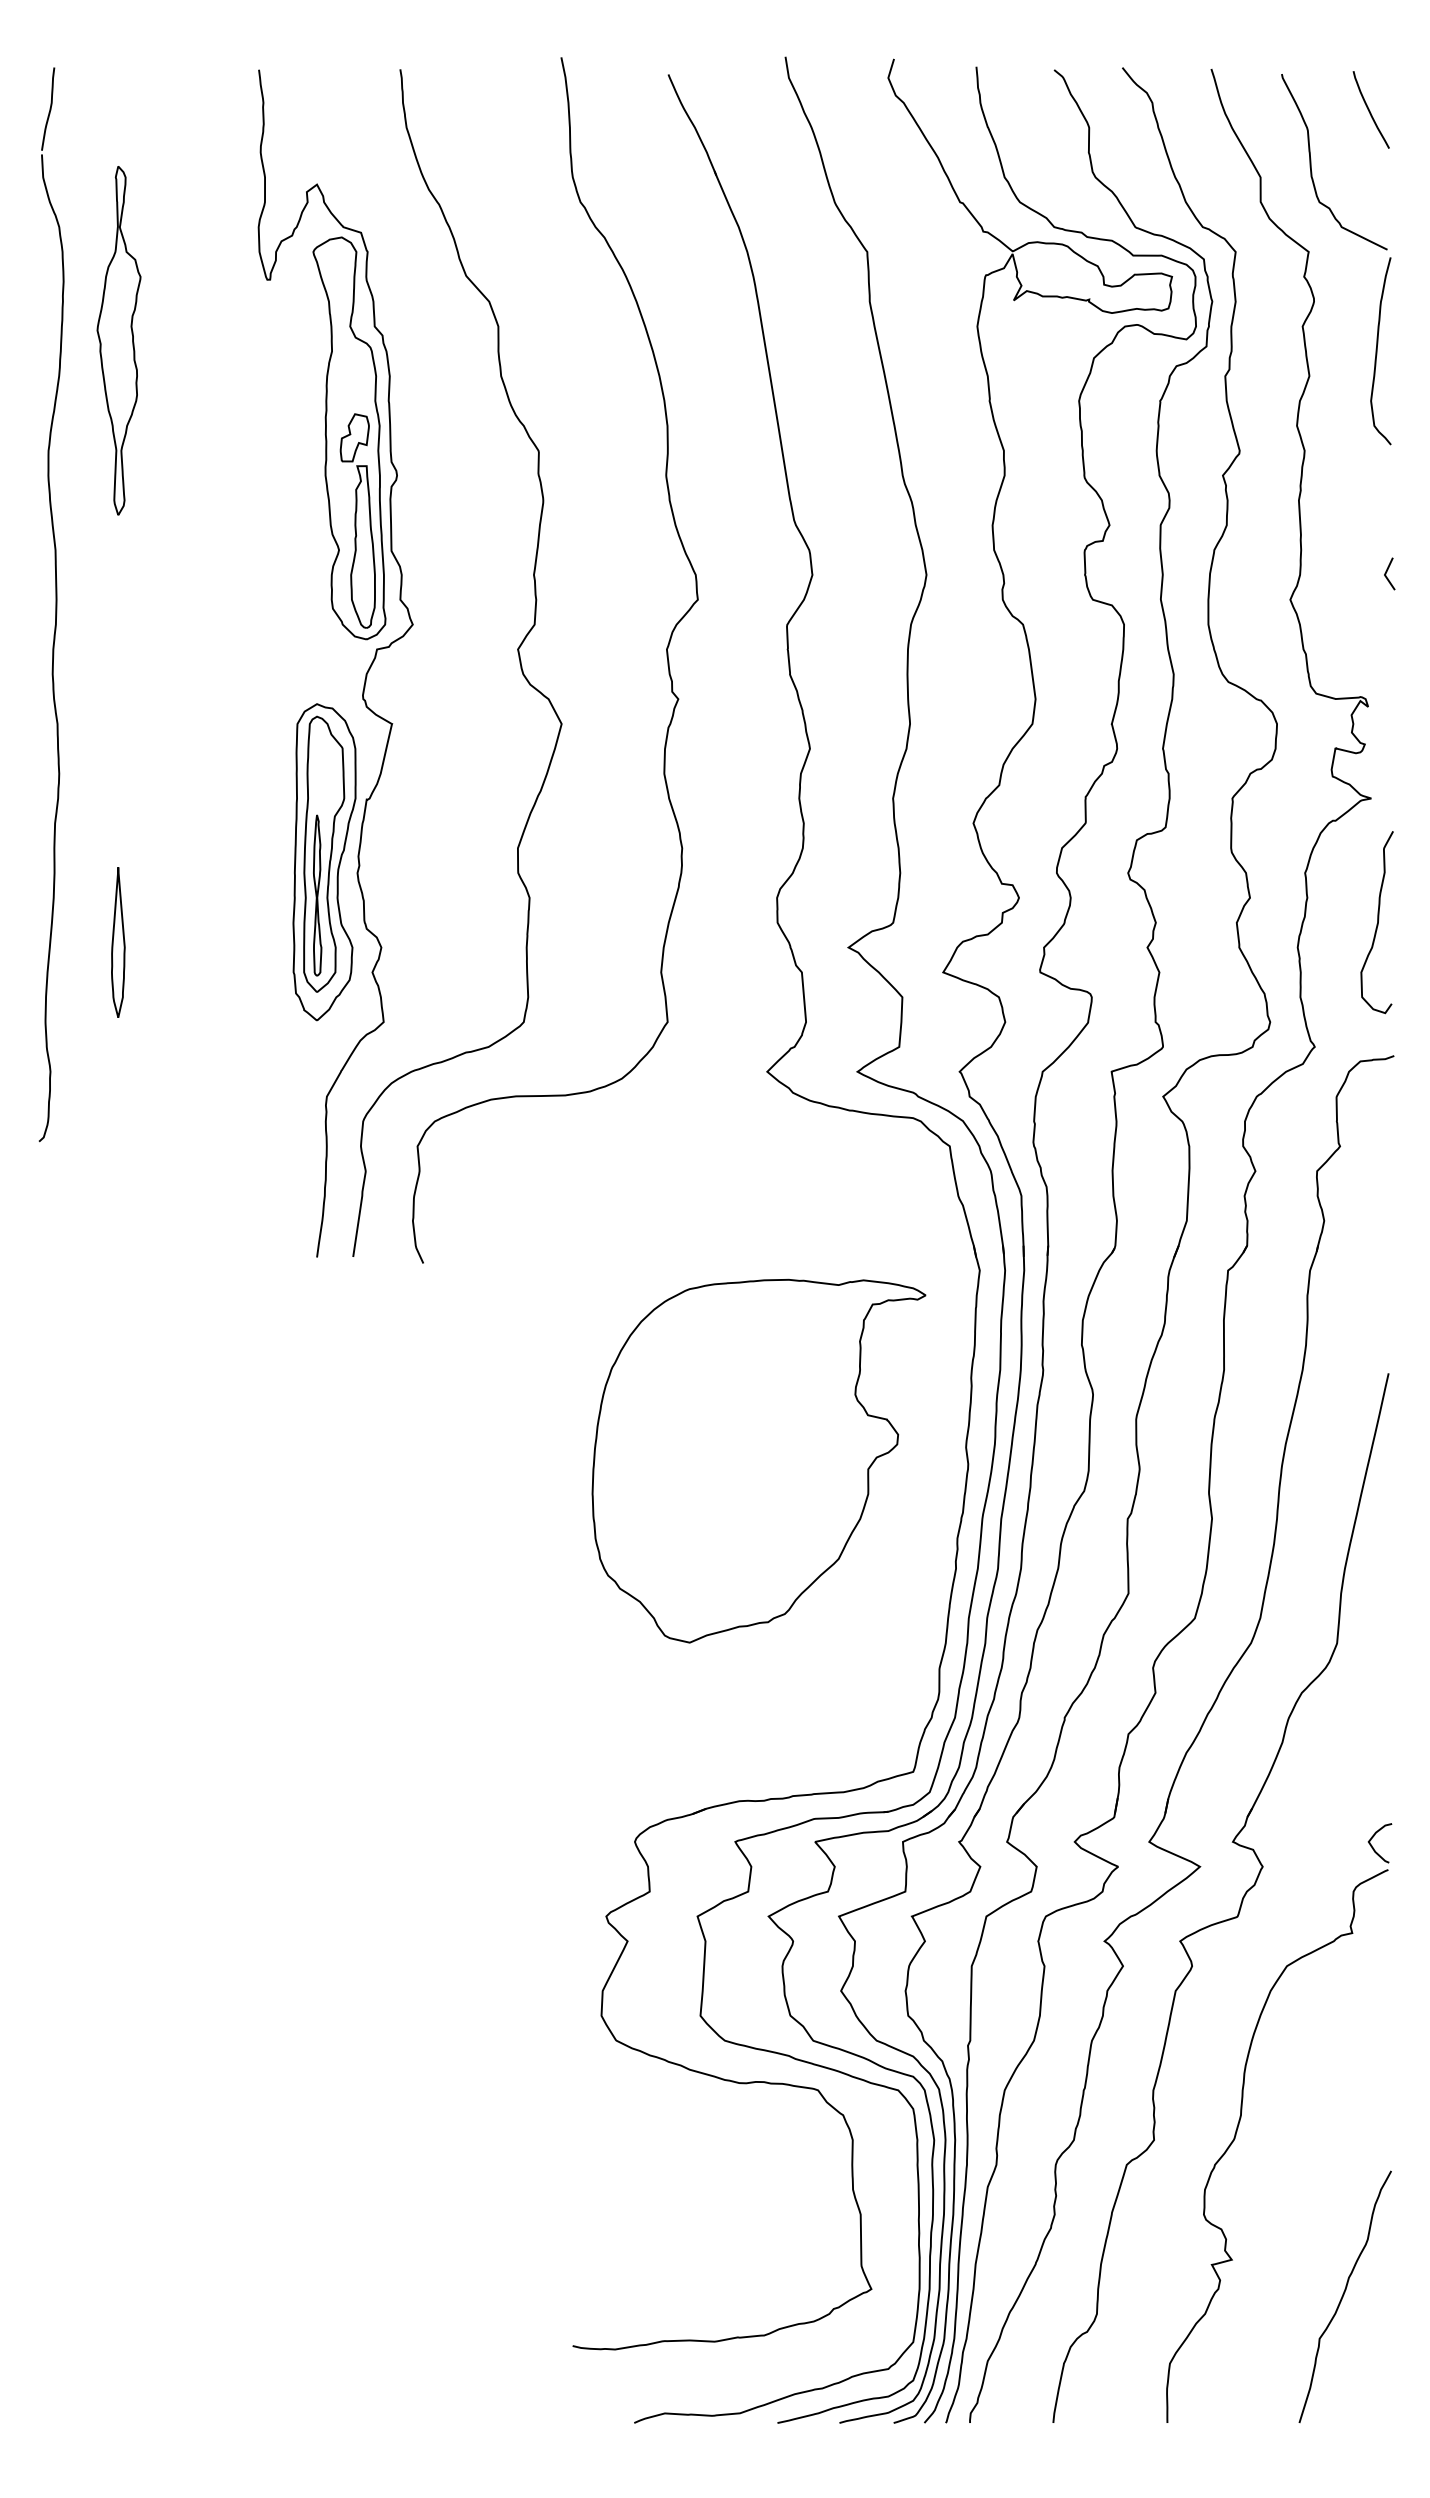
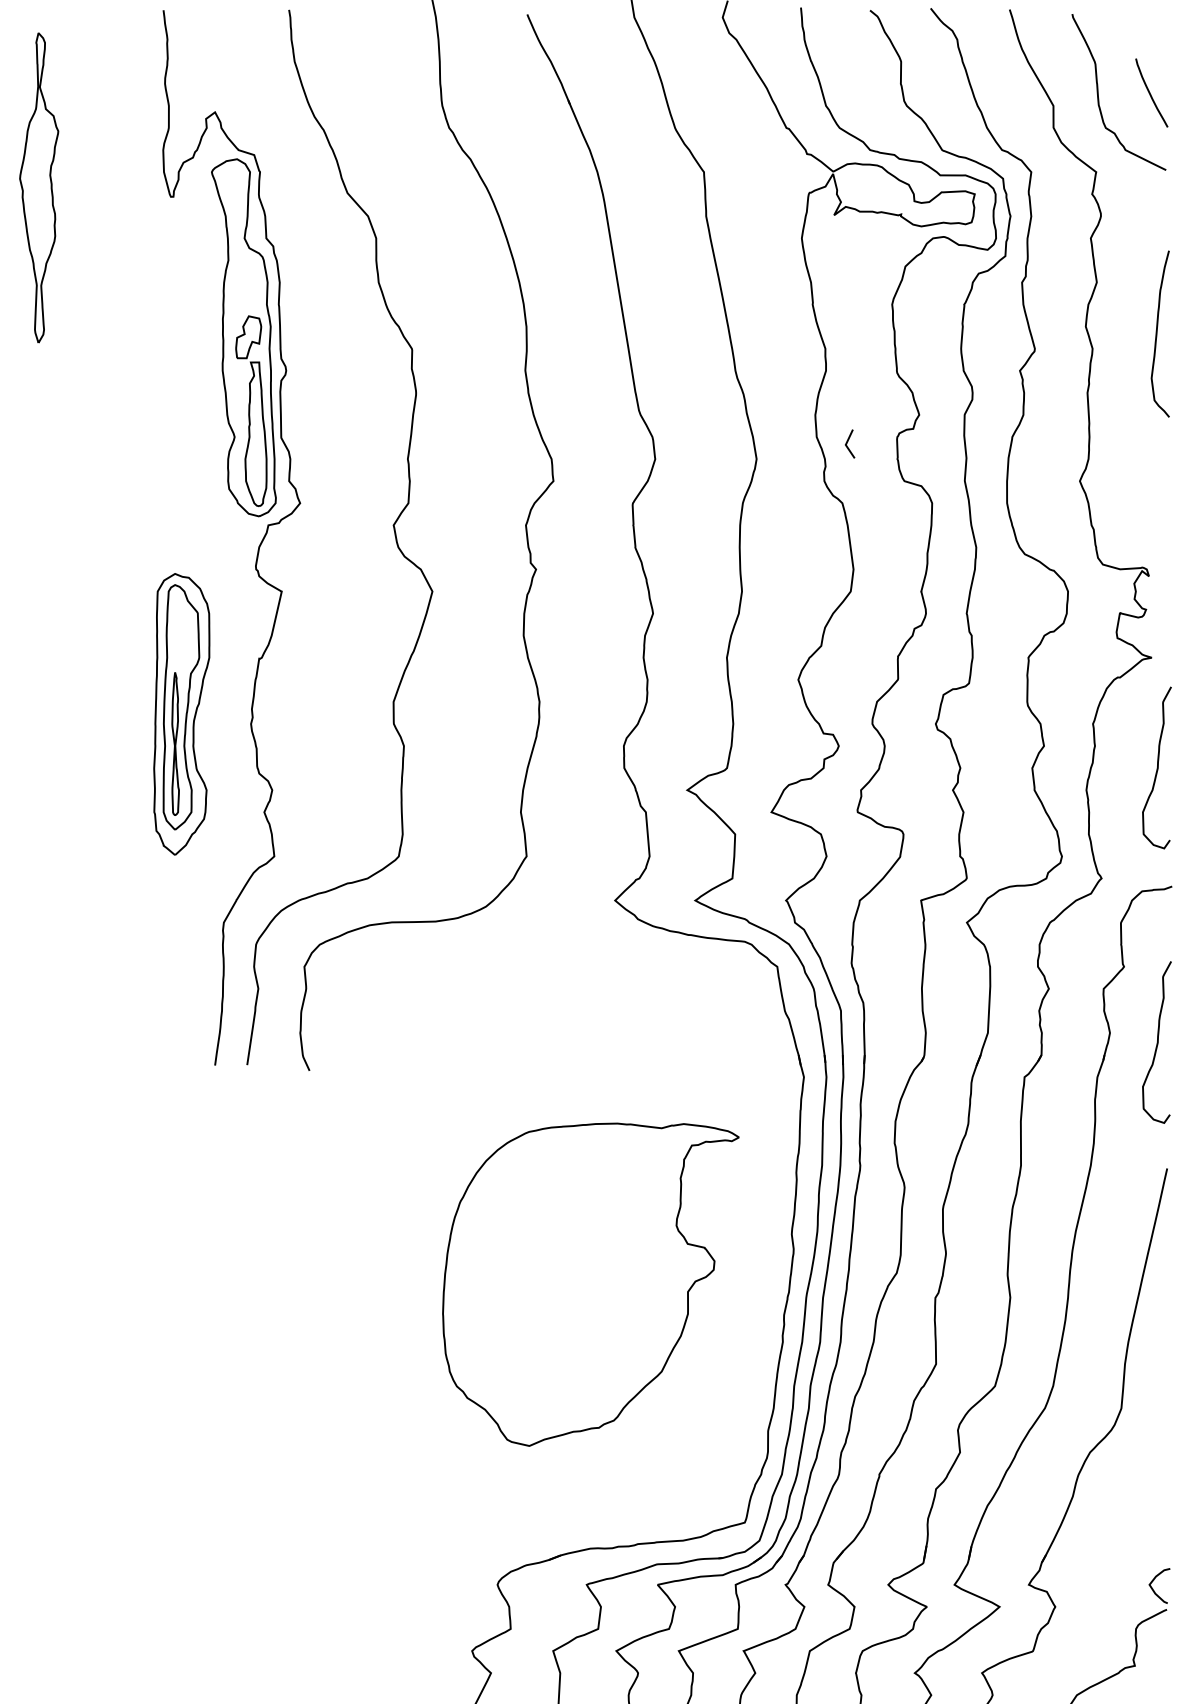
curve: (1369, 109) -> (1150, 92), moved
part: (118, 340) -> (38, 187), moved
curve: (1377, 351) -> (1157, 334), moved
curve: (1387, 572) -> (848, 442), moved
part: (324, 862) -> (181, 714), moved
part: (118, 942) -> (38, 785), removed
curve: (1377, 1231) -> (1157, 1042), added
part: (758, 1460) -> (590, 1284), moved

